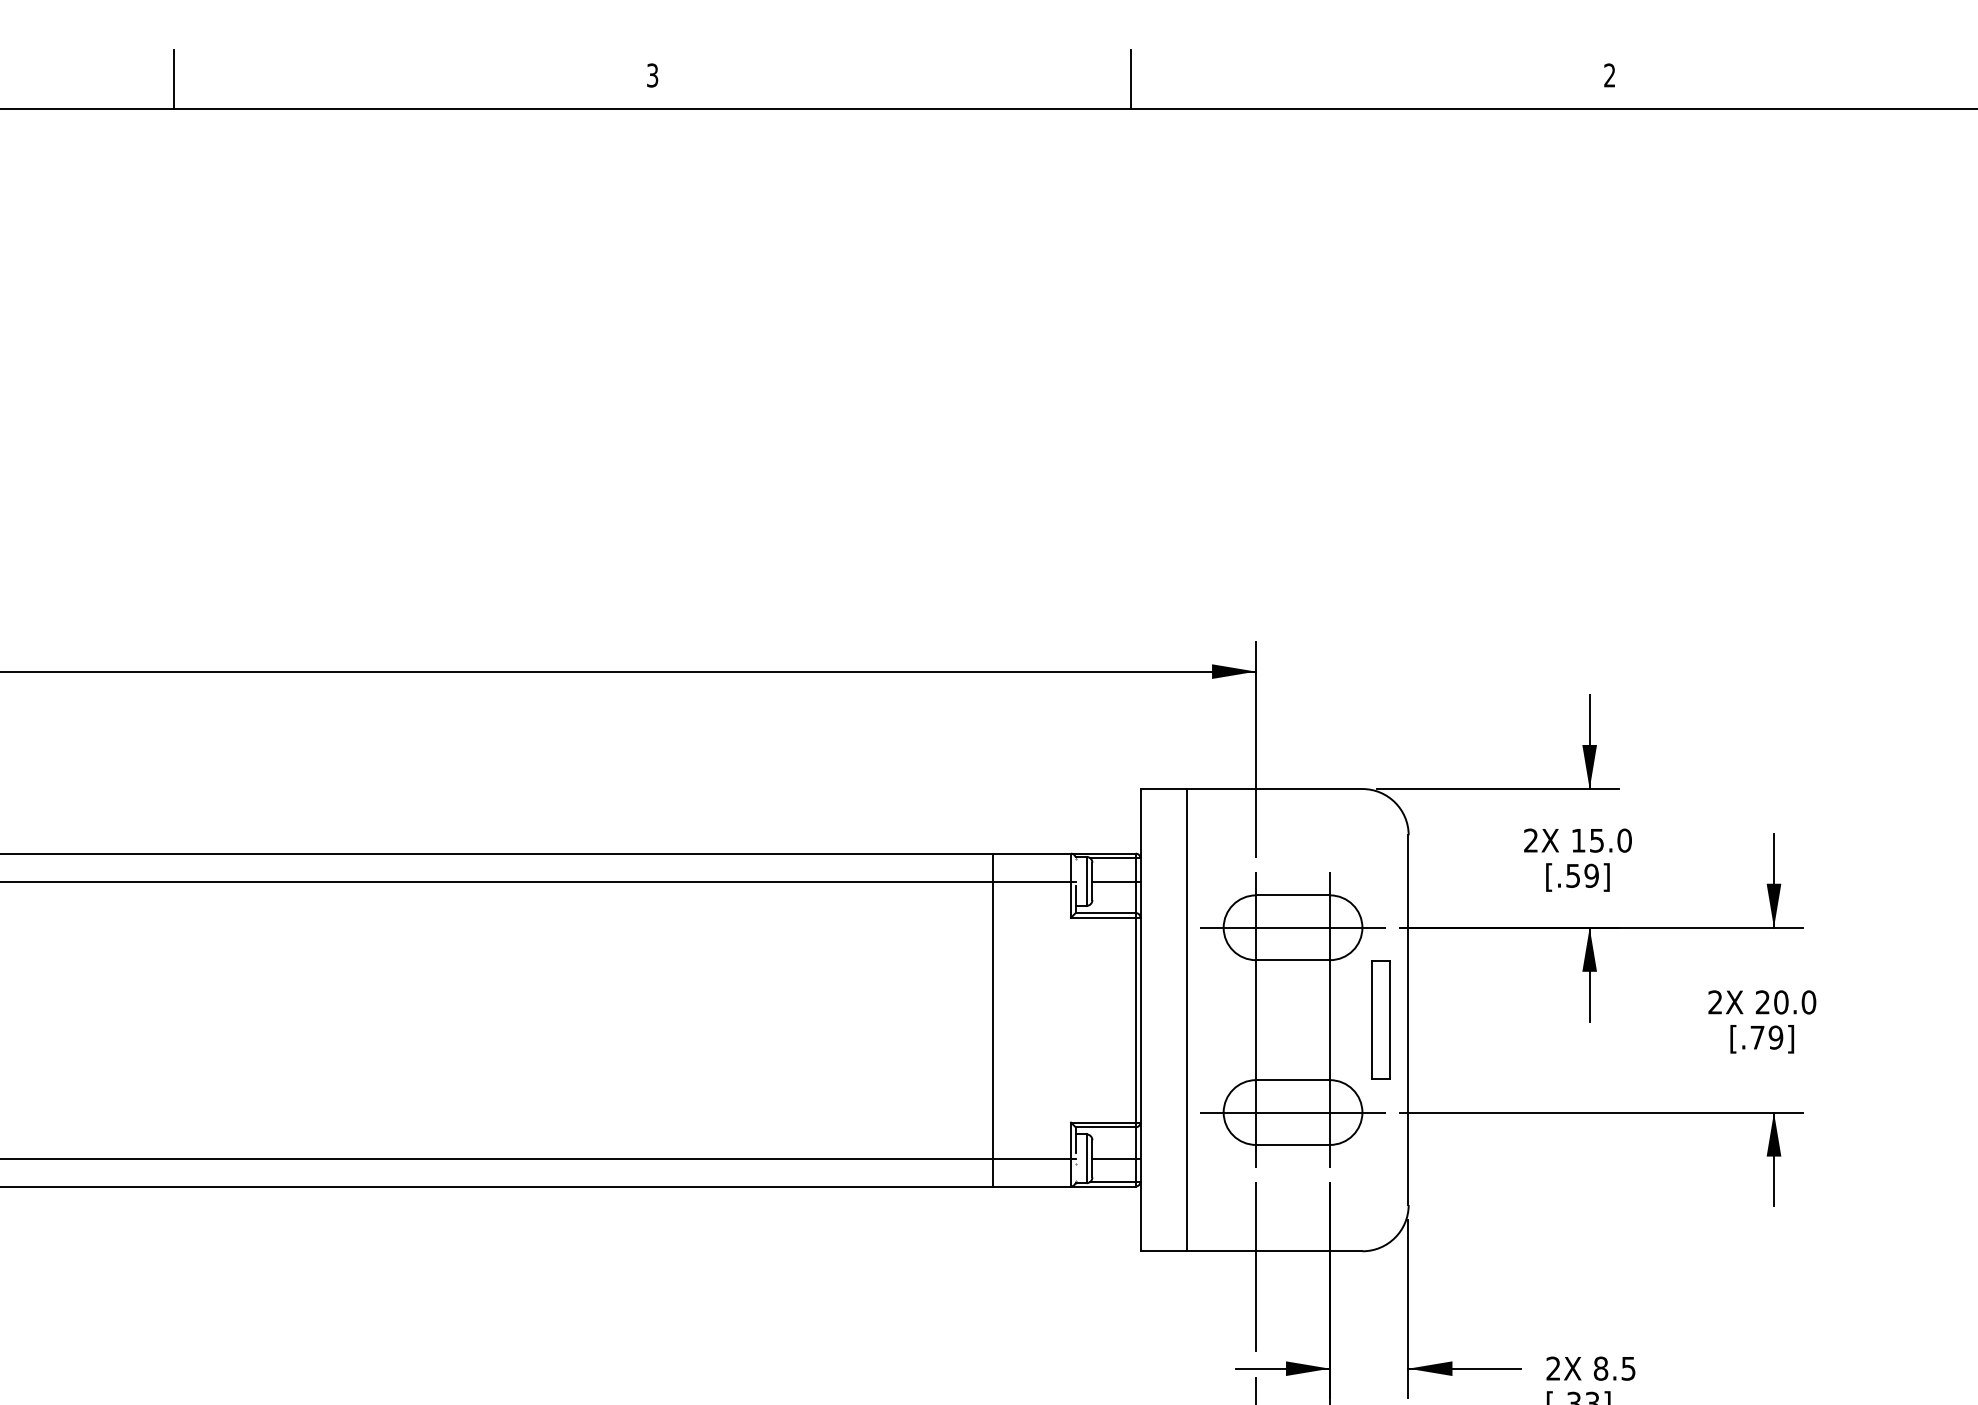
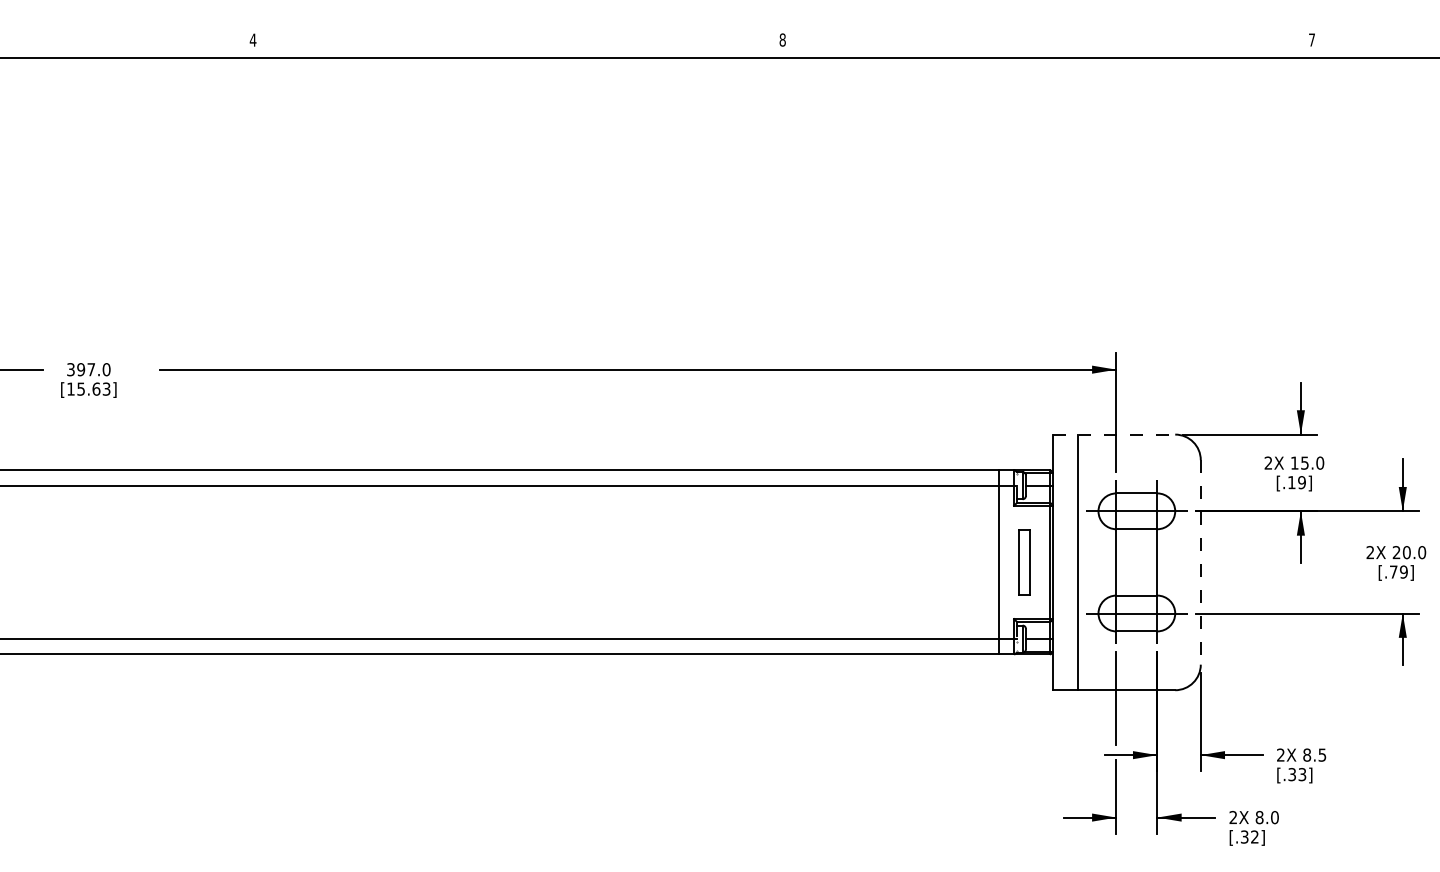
text: (652, 74) -> (782, 39), 3 -> 8
text: (1608, 74) -> (1311, 39), 2 -> 7
line: (174, 79) -> (518, 42), removed
line: (1131, 79) -> (1047, 42), removed
line: (1252, 788) -> (1114, 434), solid -> dashed
text: (1572, 875) -> (1291, 482), [.59] -> [.19]
line: (992, 1020) -> (998, 562), moved
part: (1381, 1020) -> (1024, 562), moved
line: (1408, 1020) -> (1200, 562), solid -> dashed

